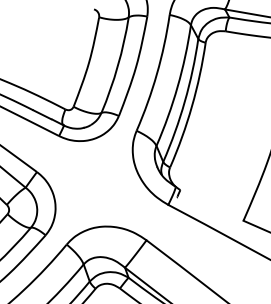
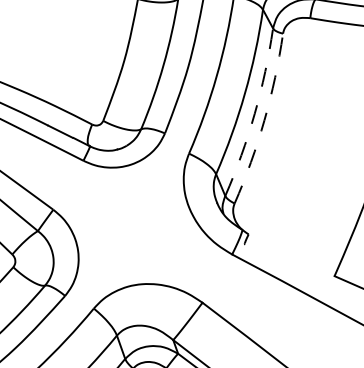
arc: (184, 101) -> (254, 113), solid -> dashed
arc: (192, 106) -> (265, 120), solid -> dashed

